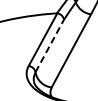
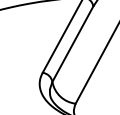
line: (49, 46) -> (72, 44), dashed -> solid

